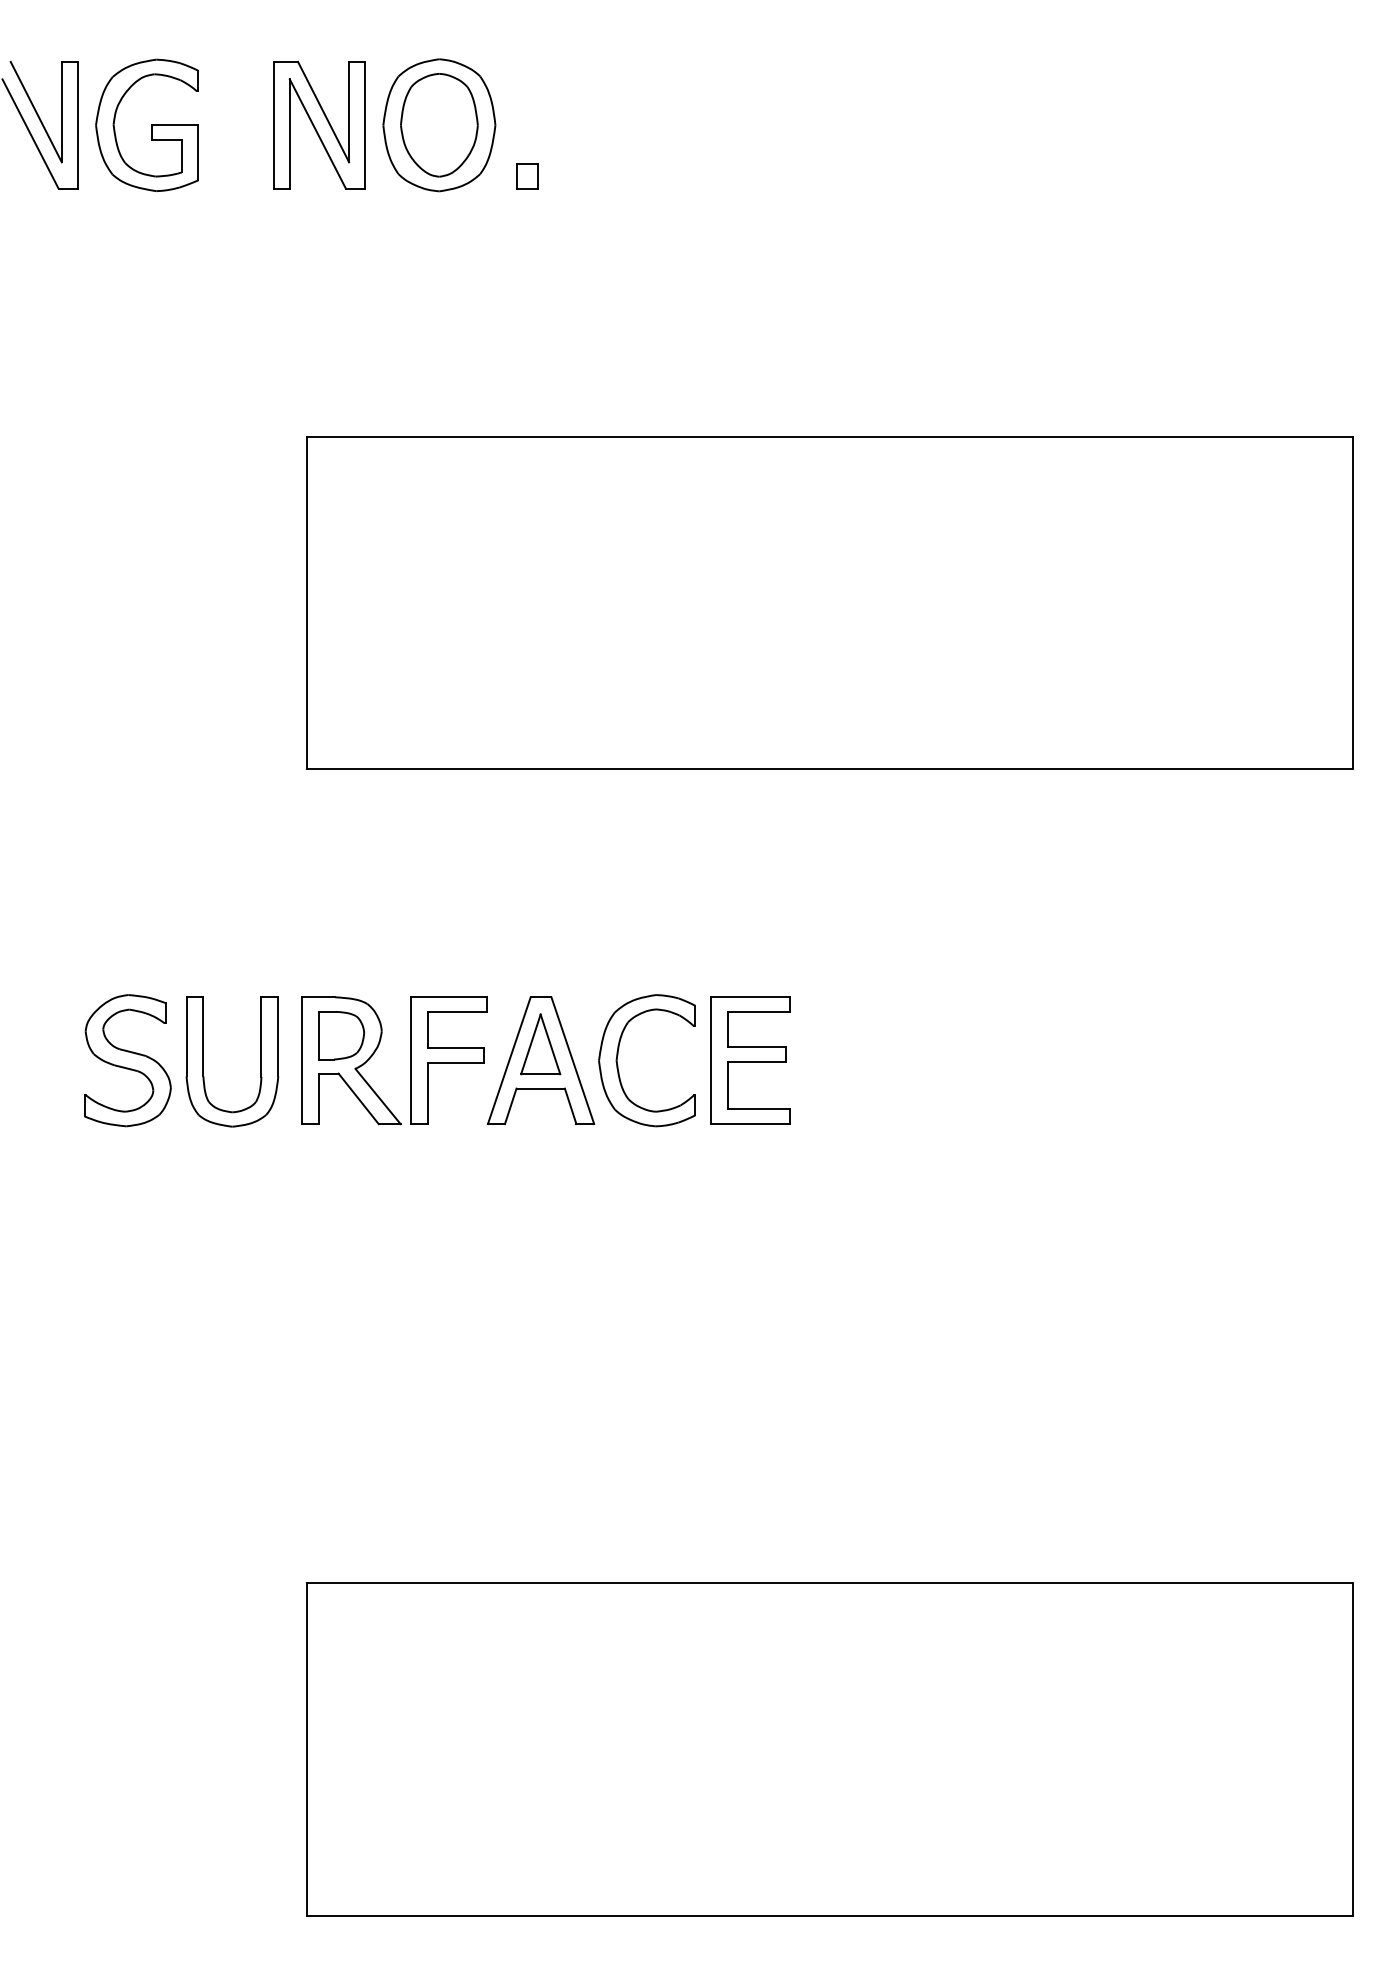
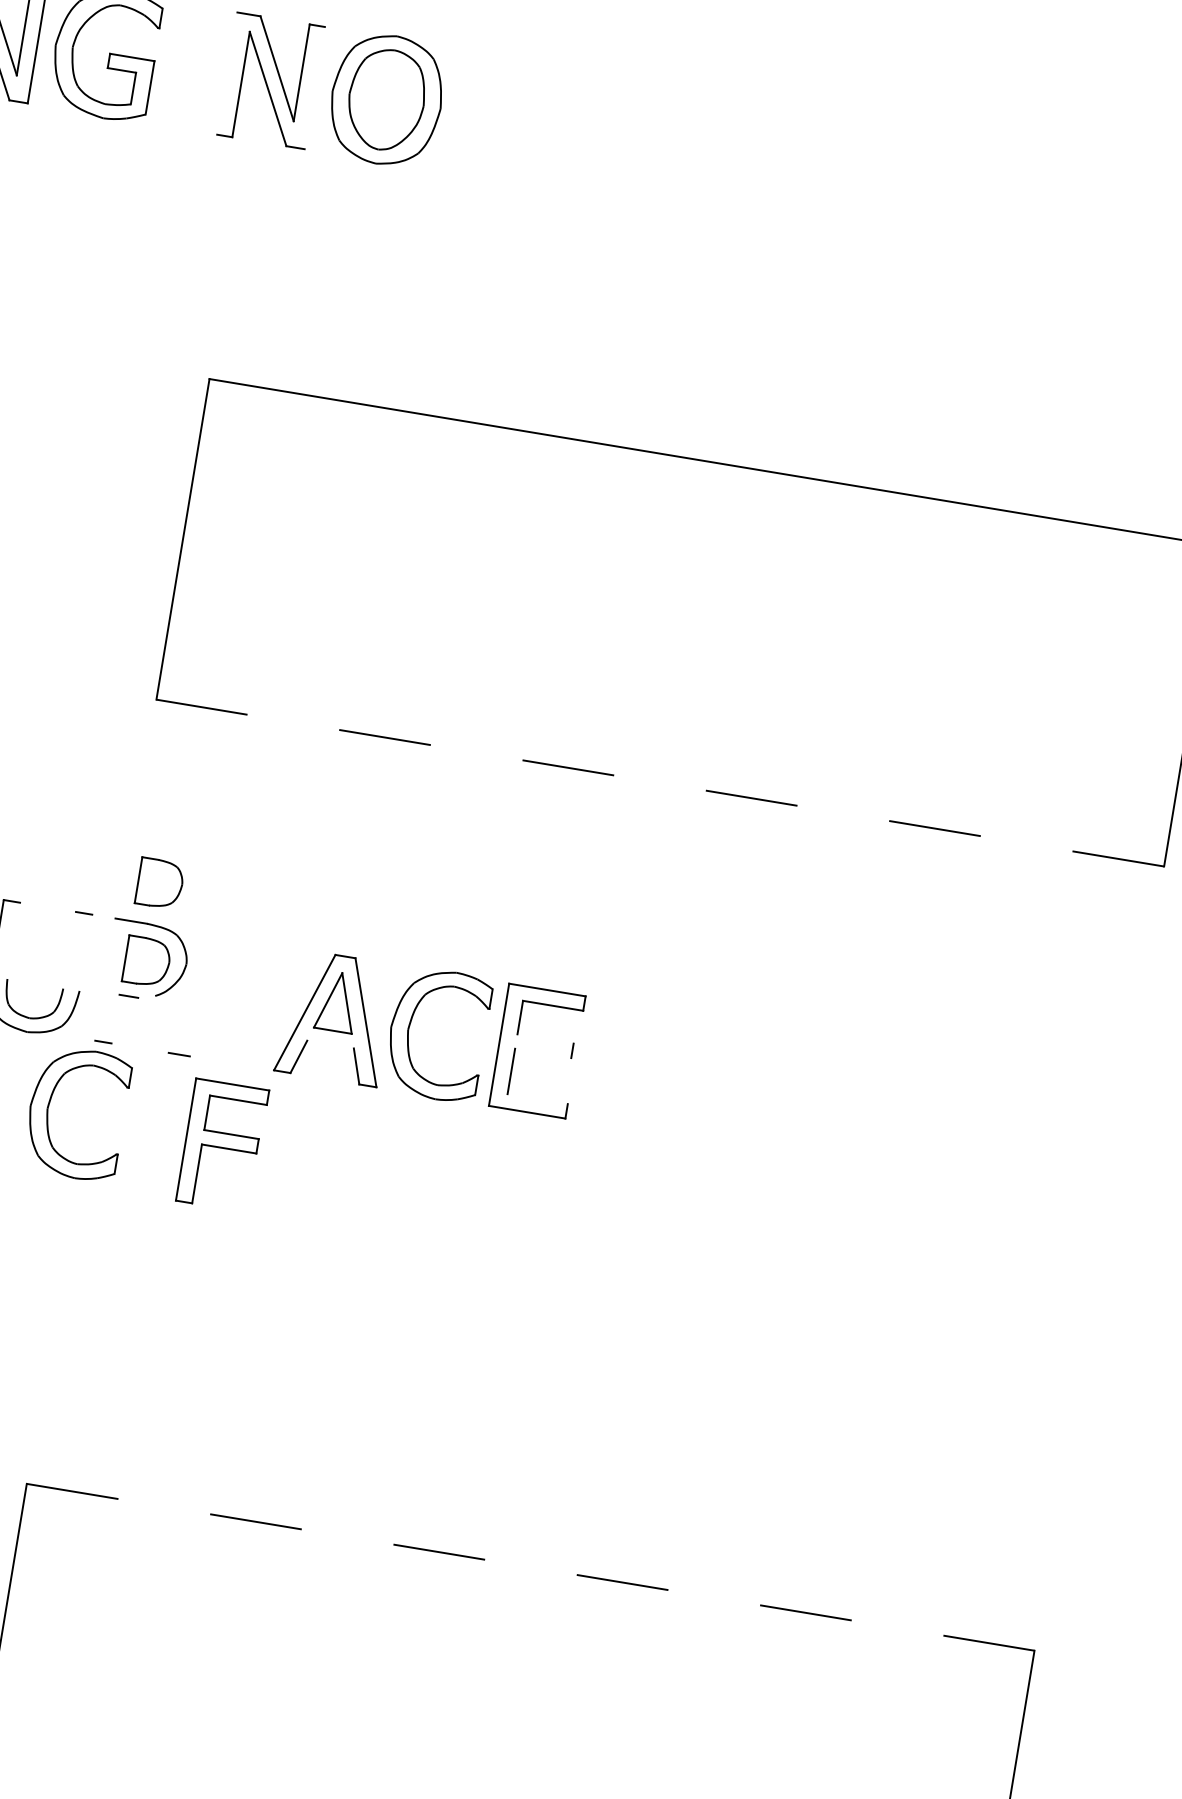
line: (274, 124) -> (227, 72), removed
line: (364, 124) -> (314, 87), removed
part: (527, 176) -> (463, 163), removed
line: (829, 769) -> (659, 783), solid -> dashed
part: (341, 954) -> (159, 883), added
line: (203, 1036) -> (13, 940), removed
line: (261, 1036) -> (69, 949), removed
line: (278, 1036) -> (86, 952), removed
line: (756, 1047) -> (545, 1039), removed
line: (302, 1060) -> (105, 979), removed
part: (448, 1060) -> (222, 1145), moved
line: (756, 1062) -> (542, 1053), removed
line: (540, 1088) -> (330, 1044), removed
line: (377, 1096) -> (172, 1026), removed
line: (319, 1098) -> (115, 1018), removed
line: (358, 1098) -> (153, 1025), removed
line: (758, 1109) -> (537, 1099), removed
part: (267, 1195) -> (50, 1103), added
line: (830, 1583) -> (530, 1567), solid -> dashed

